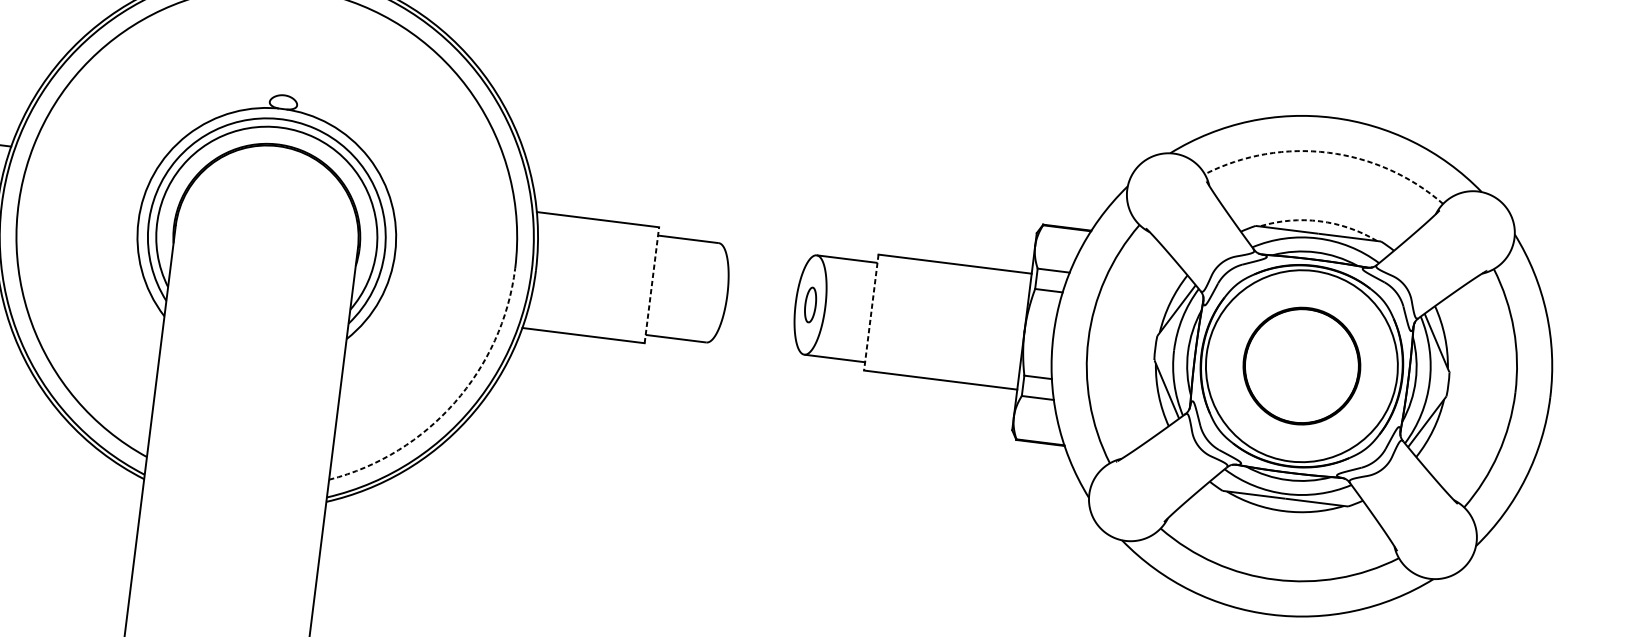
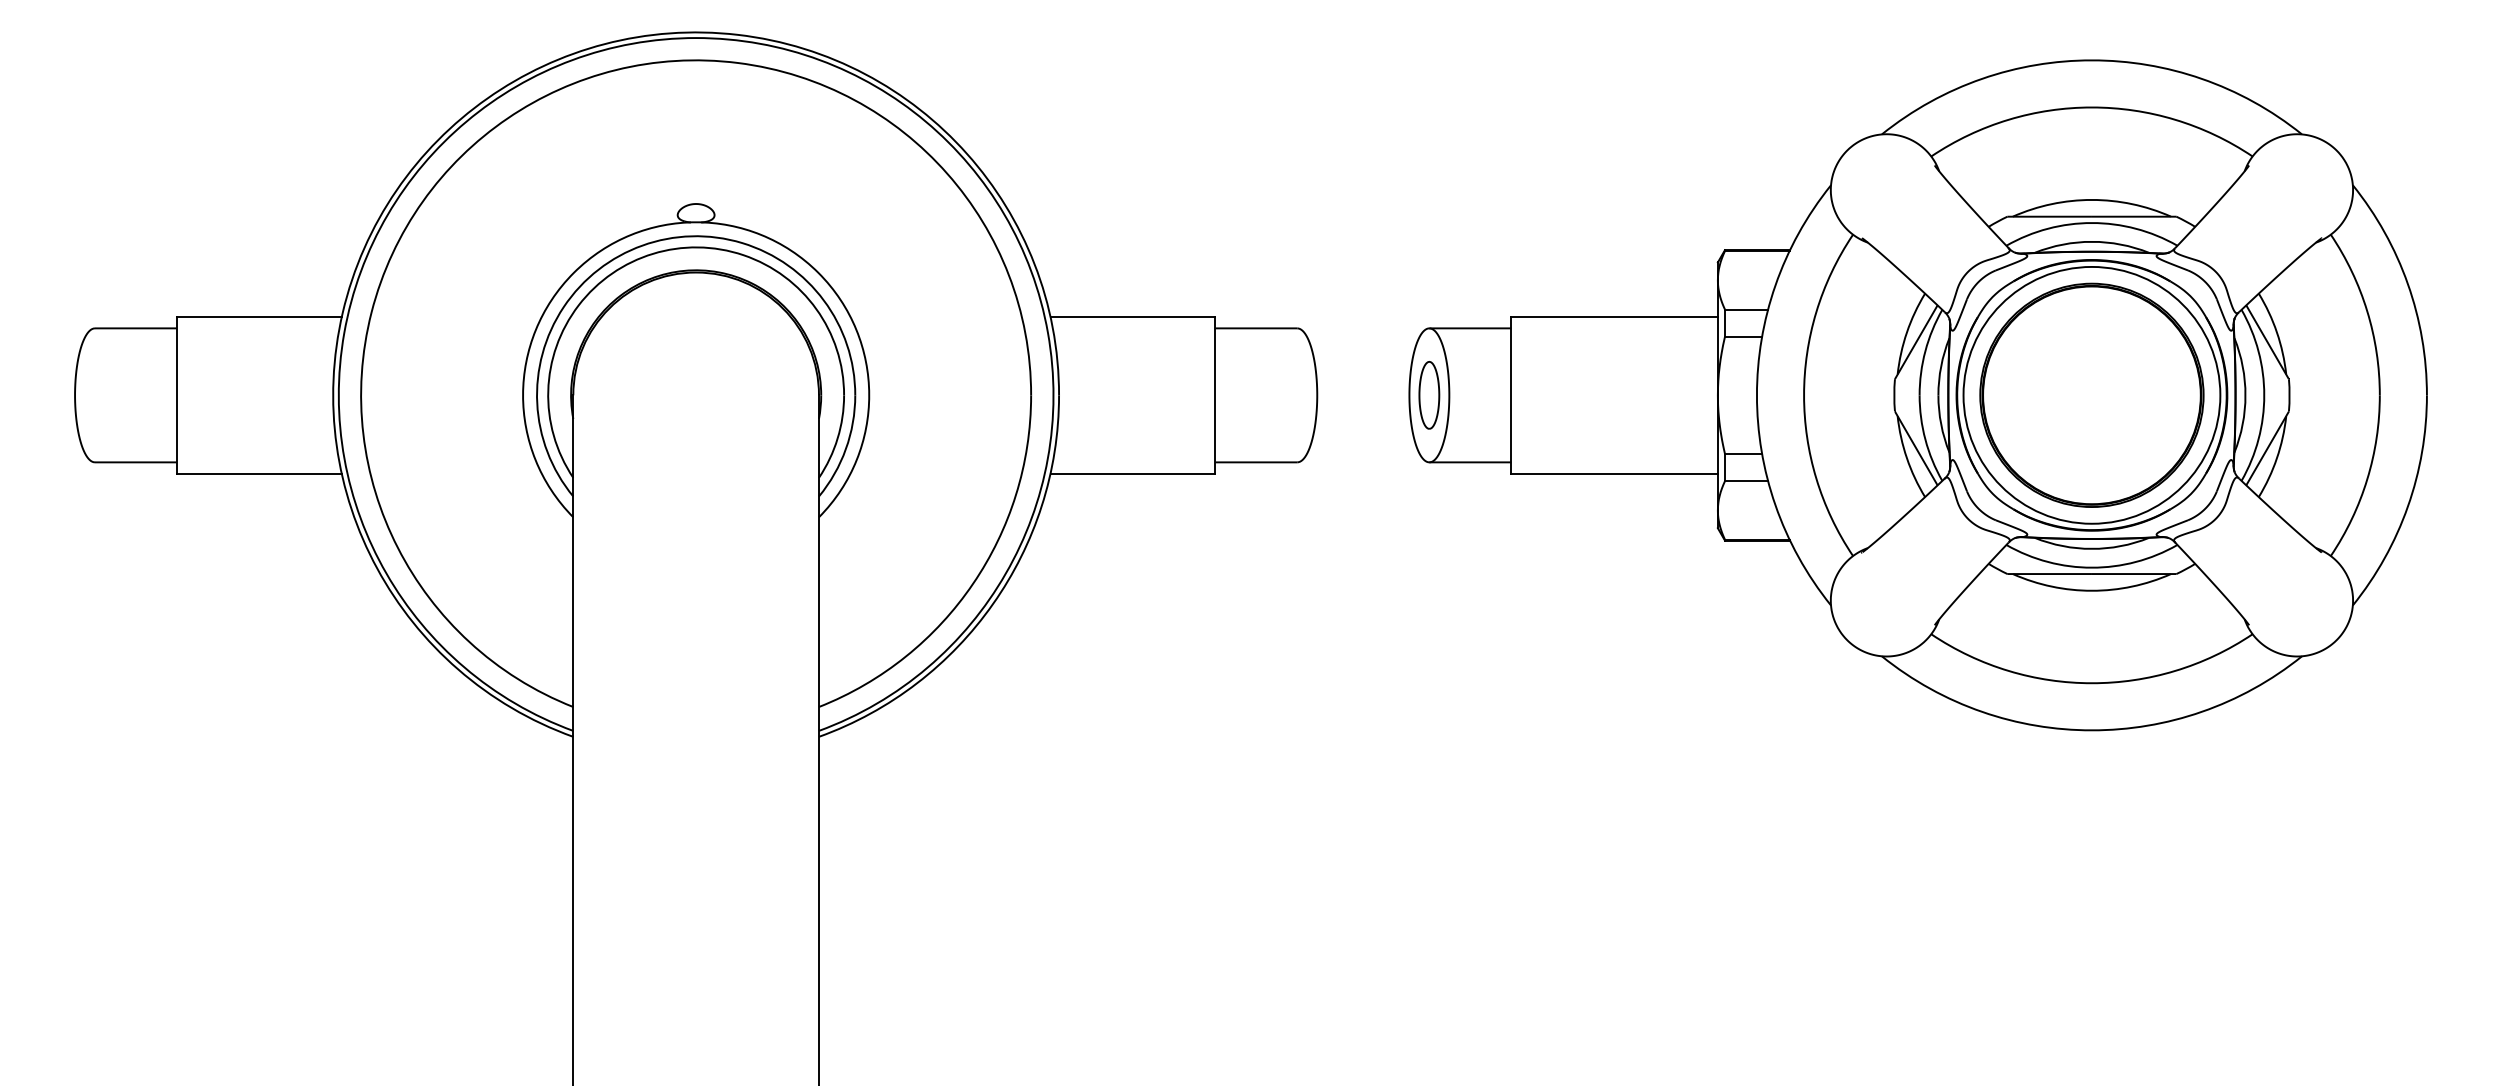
arc: (1328, 152) -> (2091, 107), dashed -> solid
arc: (1319, 220) -> (2091, 199), dashed -> solid
line: (652, 284) -> (1215, 394), dashed -> solid
part: (810, 305) -> (1429, 395), size x1.43
line: (871, 312) -> (1511, 395), dashed -> solid
part: (1301, 365) -> (2091, 394), size x1.43
arc: (455, 402) -> (973, 583), dashed -> solid

